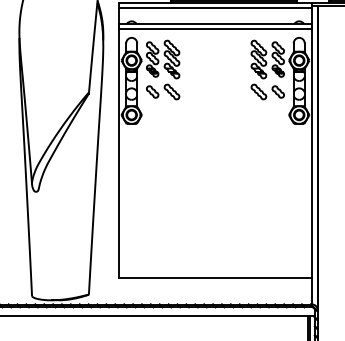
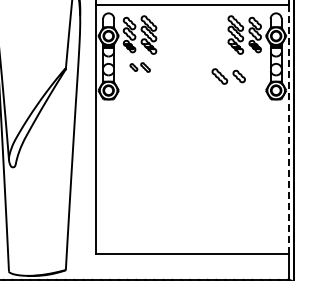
part: (163, 91) -> (140, 67), size x0.6
part: (267, 91) -> (228, 76), moved
line: (312, 153) -> (289, 129), solid -> dashed

